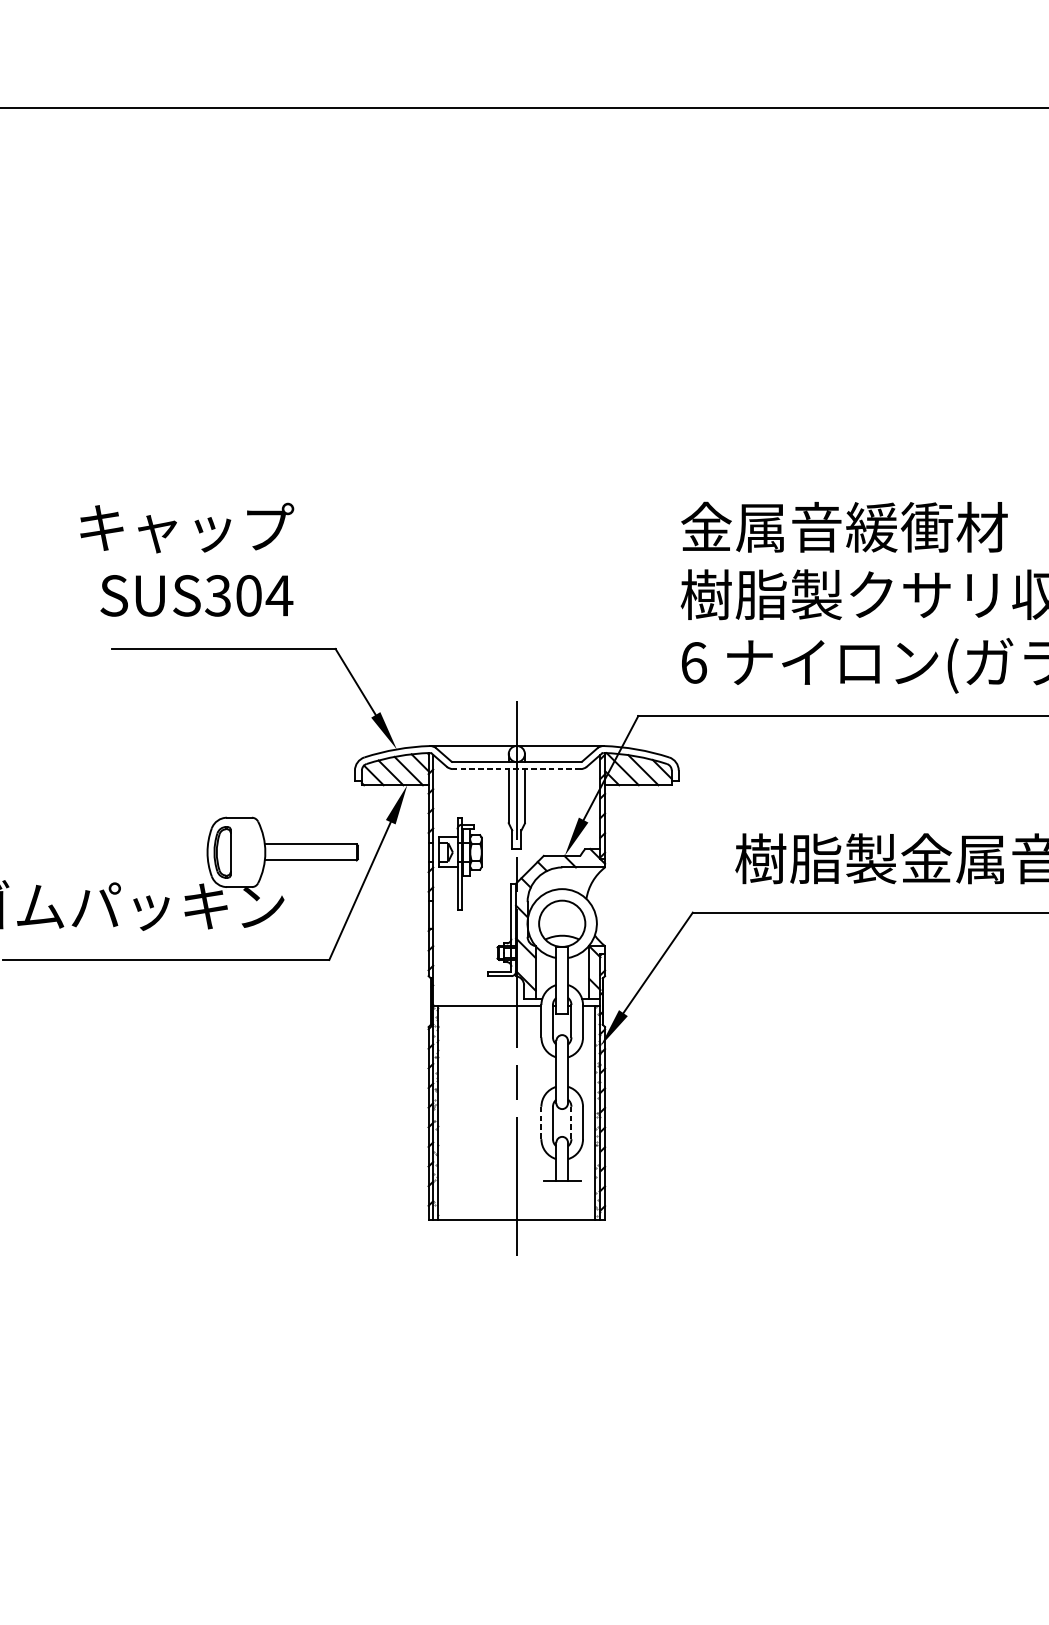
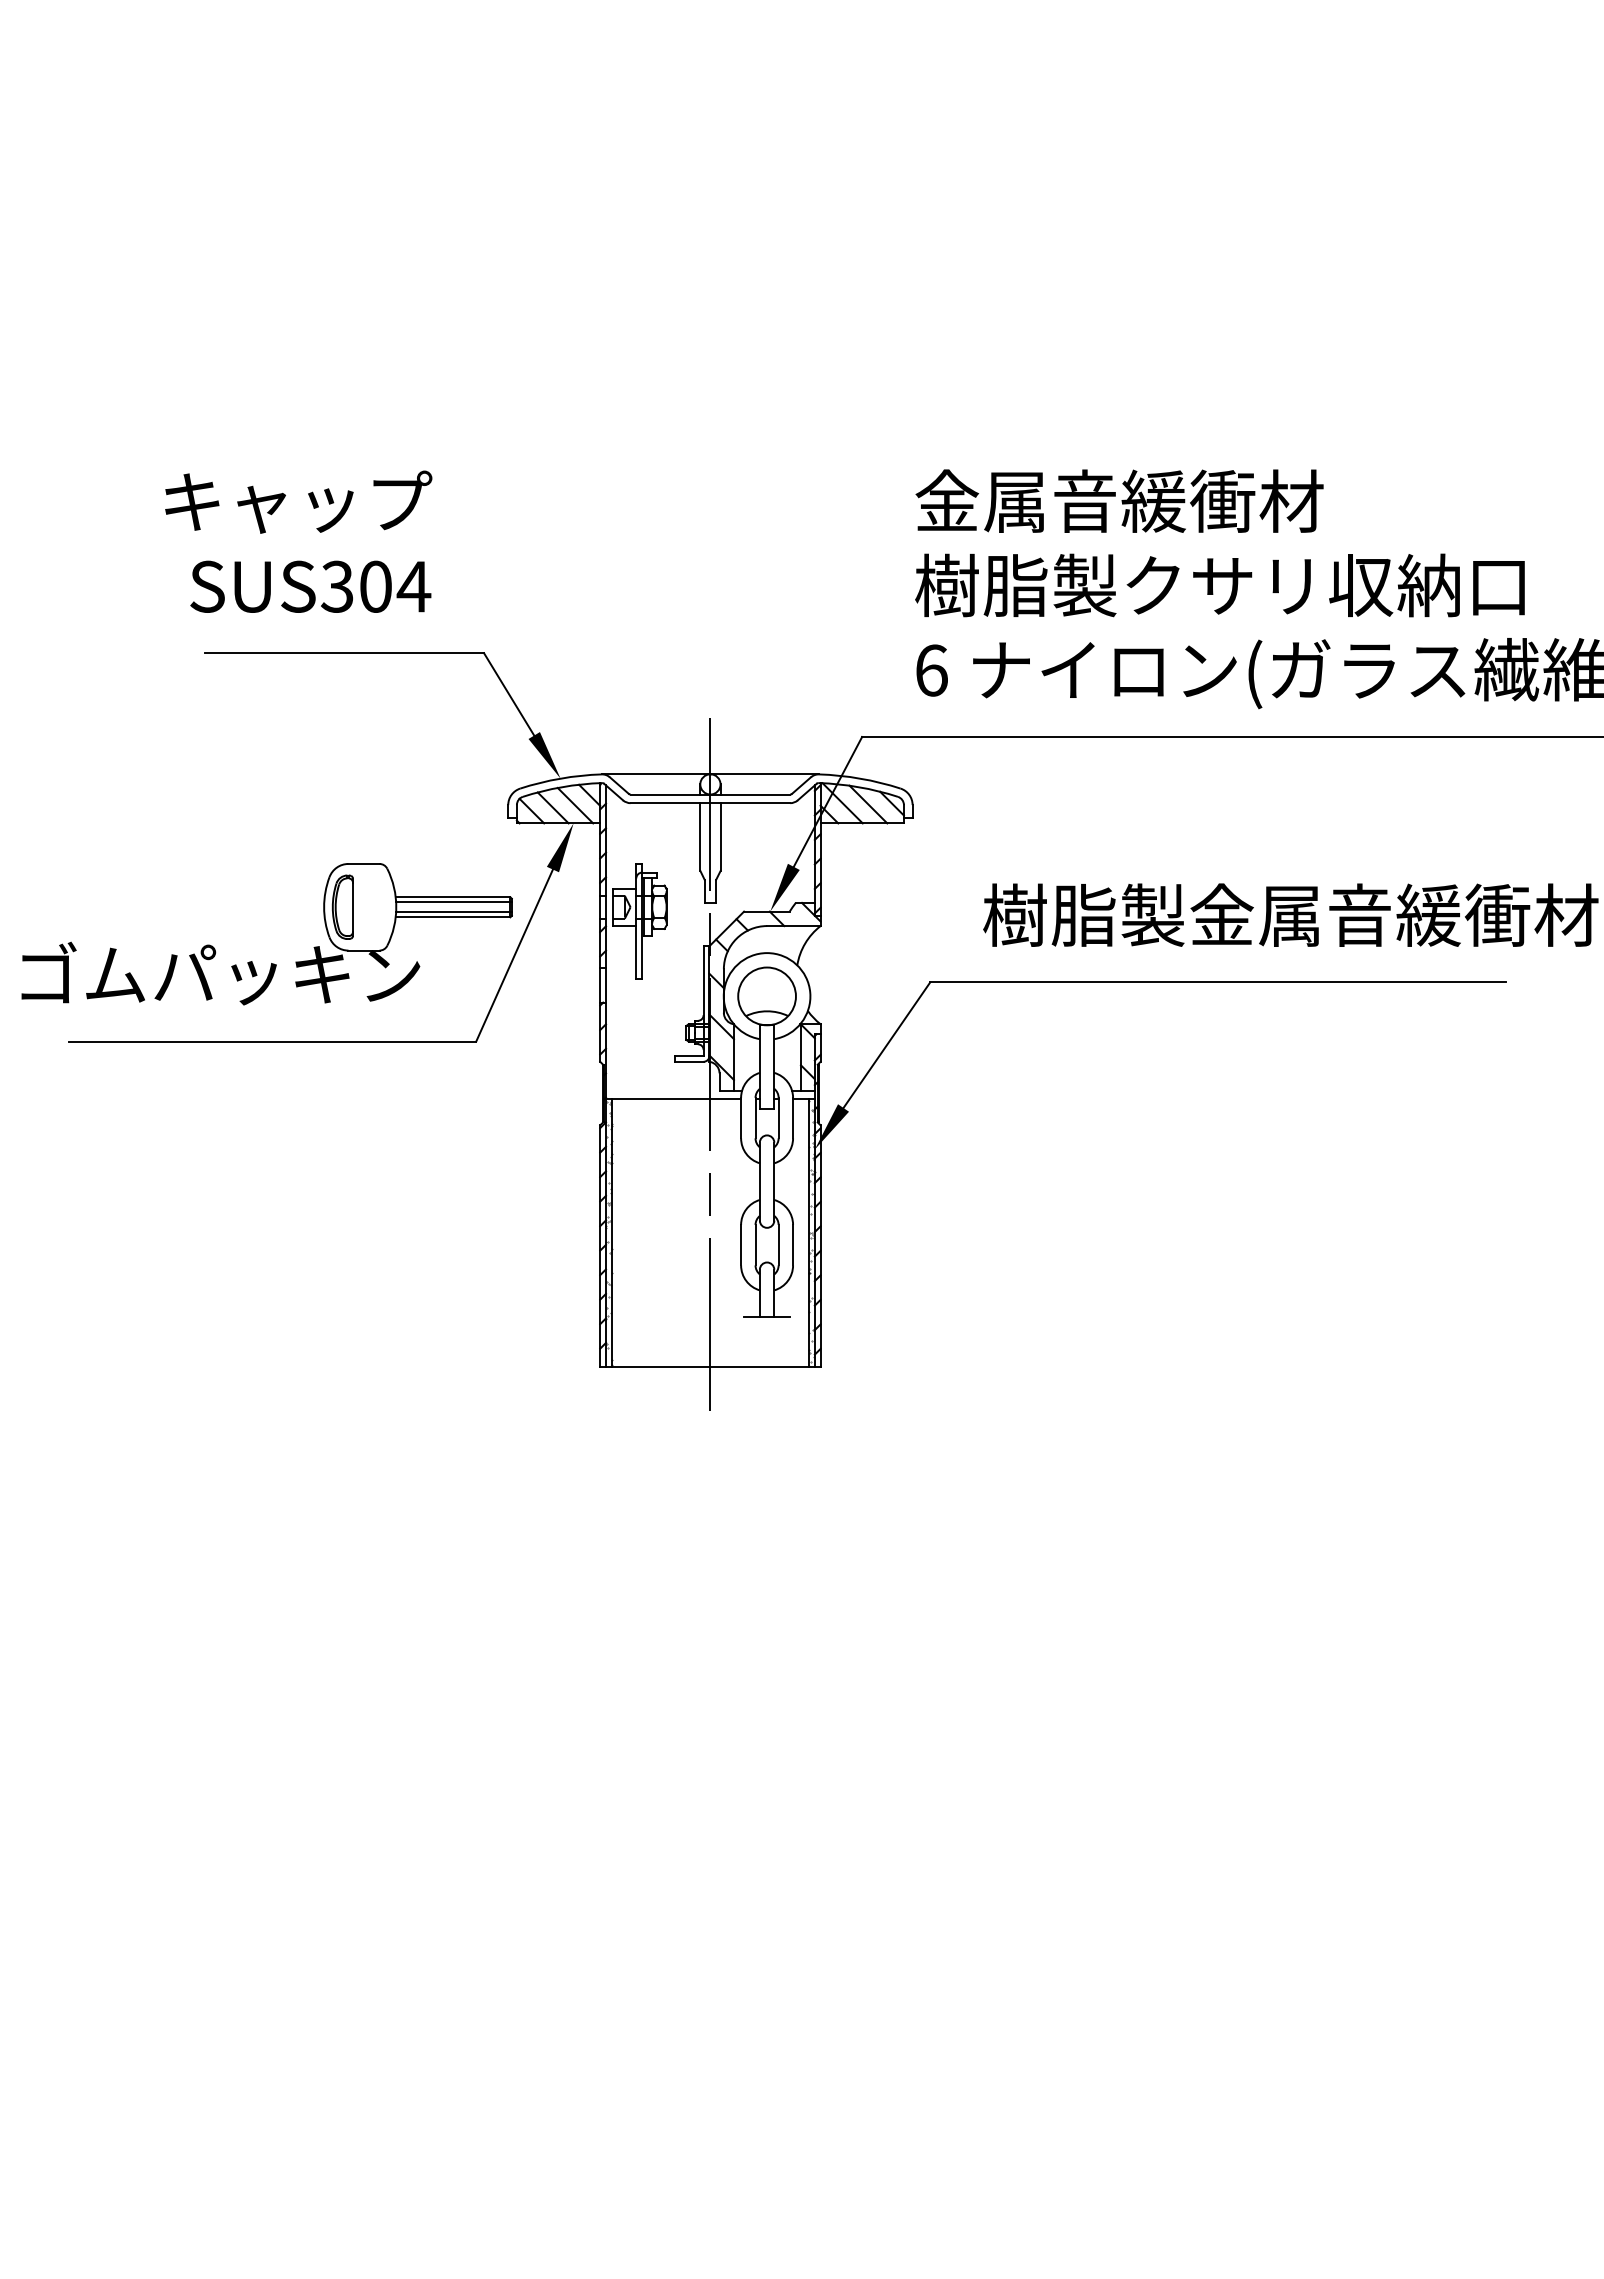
line: (516, 769) -> (710, 803), dashed -> solid
line: (311, 848) -> (453, 902), added
line: (311, 856) -> (453, 912), added
line: (541, 1123) -> (741, 1245), dashed -> solid
line: (571, 1123) -> (778, 1245), dashed -> solid

